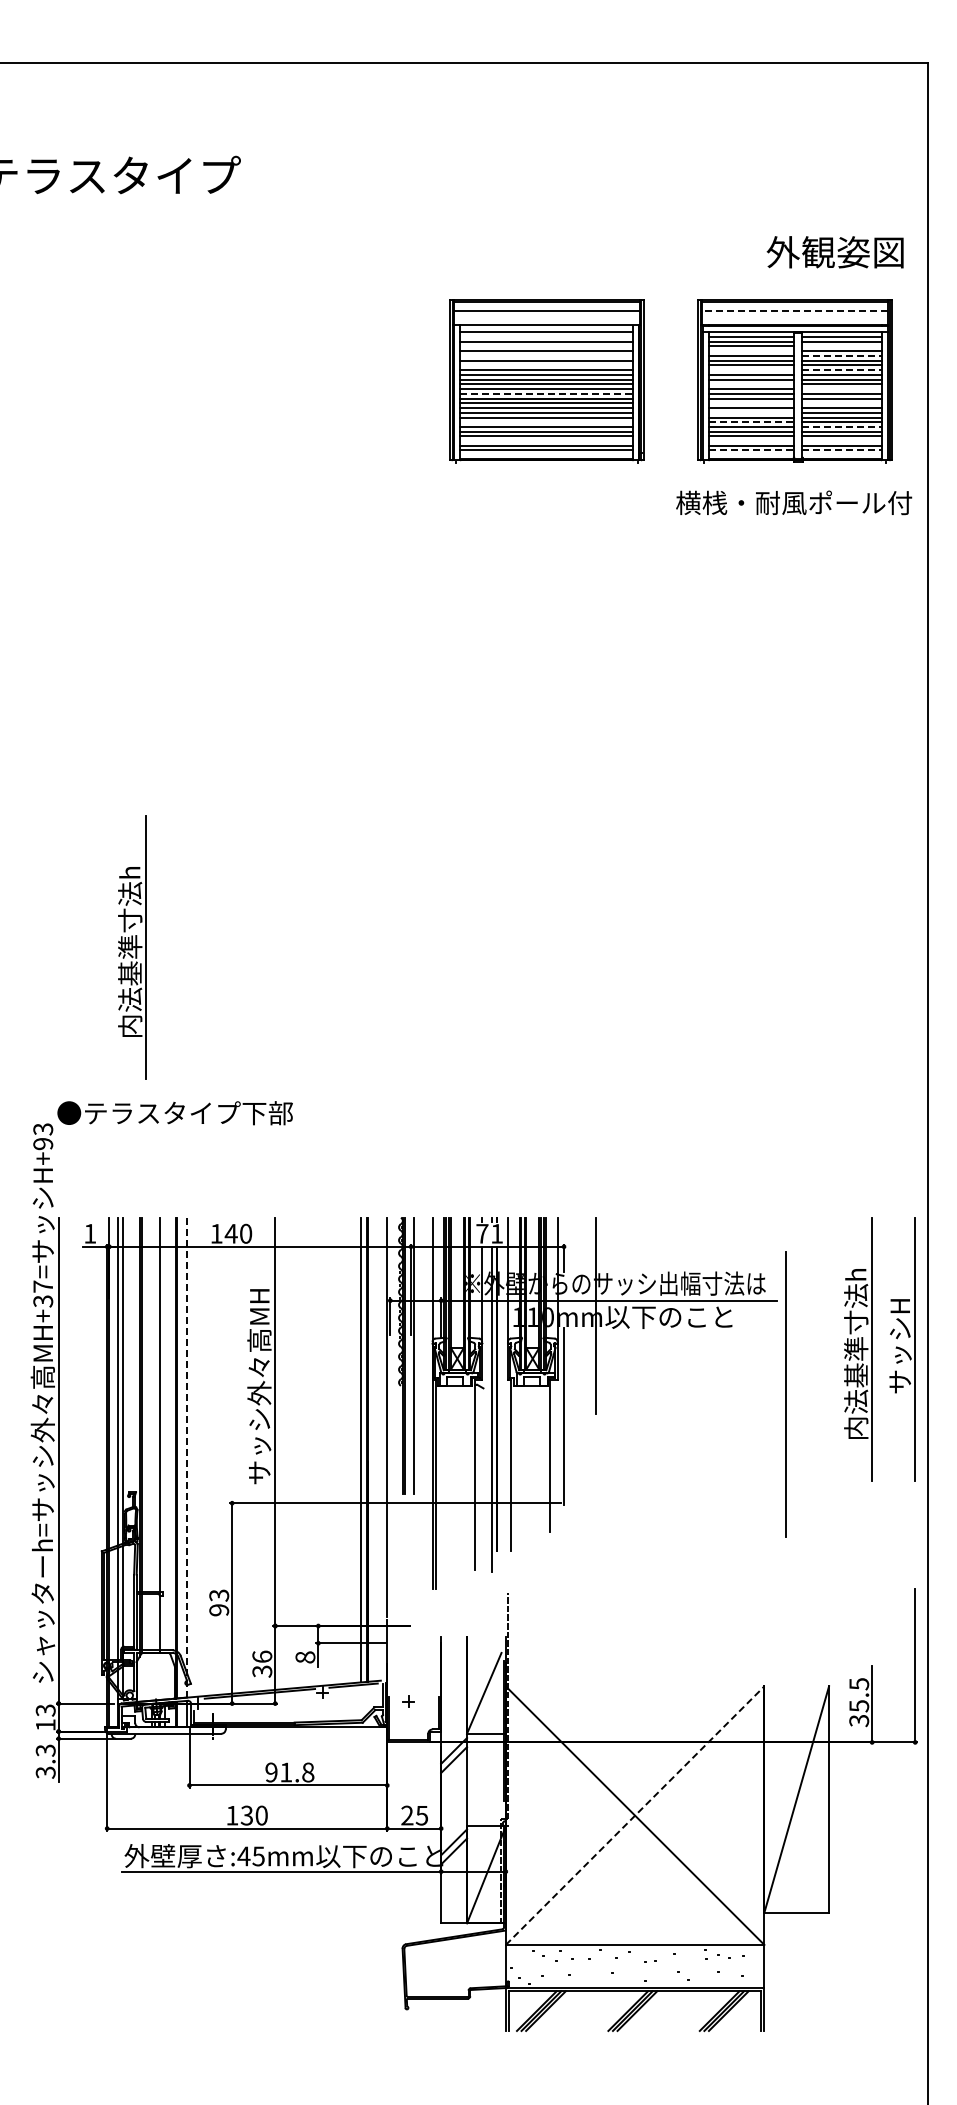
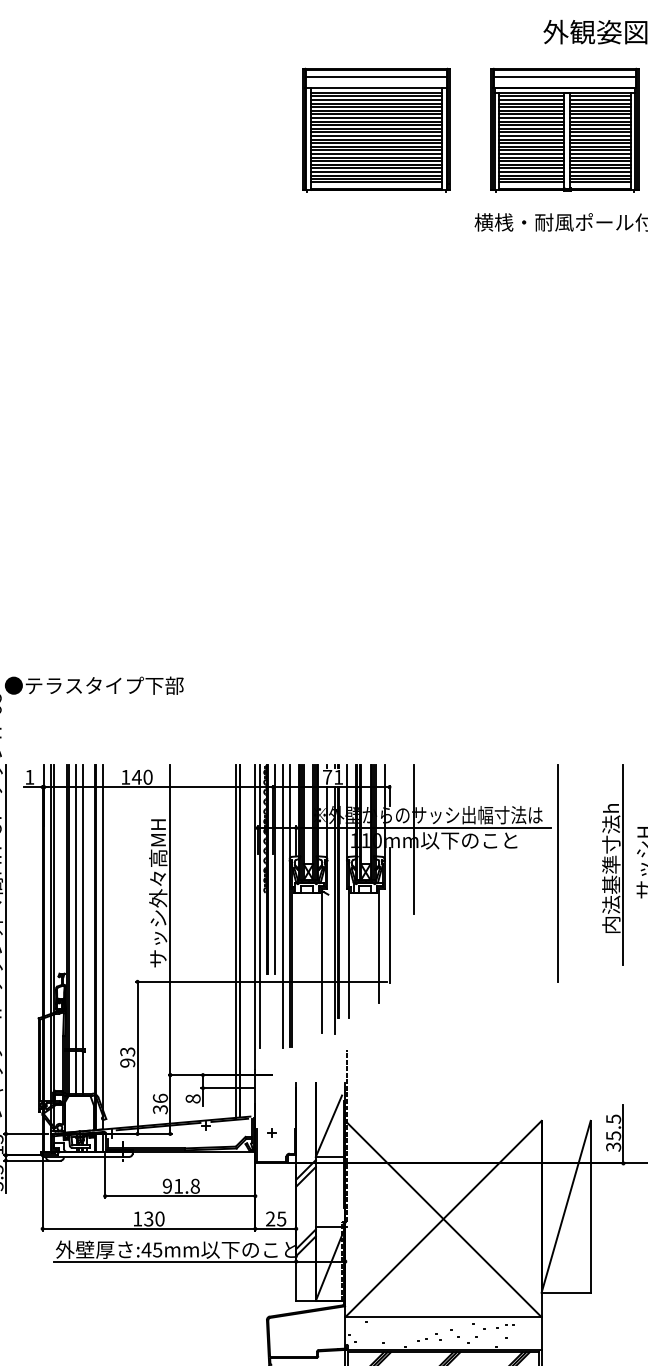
line: (794, 311) -> (564, 77), dashed -> solid
line: (546, 336) -> (376, 96), added
line: (546, 346) -> (376, 103), added
line: (841, 346) -> (600, 103), added
line: (751, 351) -> (531, 107), added
line: (546, 355) -> (376, 110), added
line: (841, 355) -> (600, 110), dashed -> solid
line: (546, 365) -> (376, 118), added
line: (751, 370) -> (531, 121), added
line: (841, 370) -> (600, 121), dashed -> solid
line: (751, 384) -> (531, 132), added
line: (841, 389) -> (600, 136), added
line: (546, 393) -> (376, 139), dashed -> solid
line: (751, 403) -> (531, 146), added
line: (841, 403) -> (600, 146), added
line: (751, 412) -> (531, 153), added
line: (546, 422) -> (376, 161), added
line: (751, 422) -> (531, 161), dashed -> solid
line: (841, 426) -> (600, 164), dashed -> solid
line: (546, 441) -> (376, 175), added
line: (751, 441) -> (531, 175), added
line: (841, 441) -> (600, 175), added
line: (751, 450) -> (531, 182), dashed -> solid
line: (841, 450) -> (600, 182), dashed -> solid
part: (132, 947) -> (61, 559), removed
line: (785, 1394) -> (557, 873), moved
line: (393, 1403) -> (260, 906), added
line: (423, 1403) -> (282, 906), added
line: (150, 1434) -> (75, 929), added
line: (186, 1457) -> (102, 947), dashed -> solid
line: (635, 1815) -> (443, 1218), dashed -> solid

